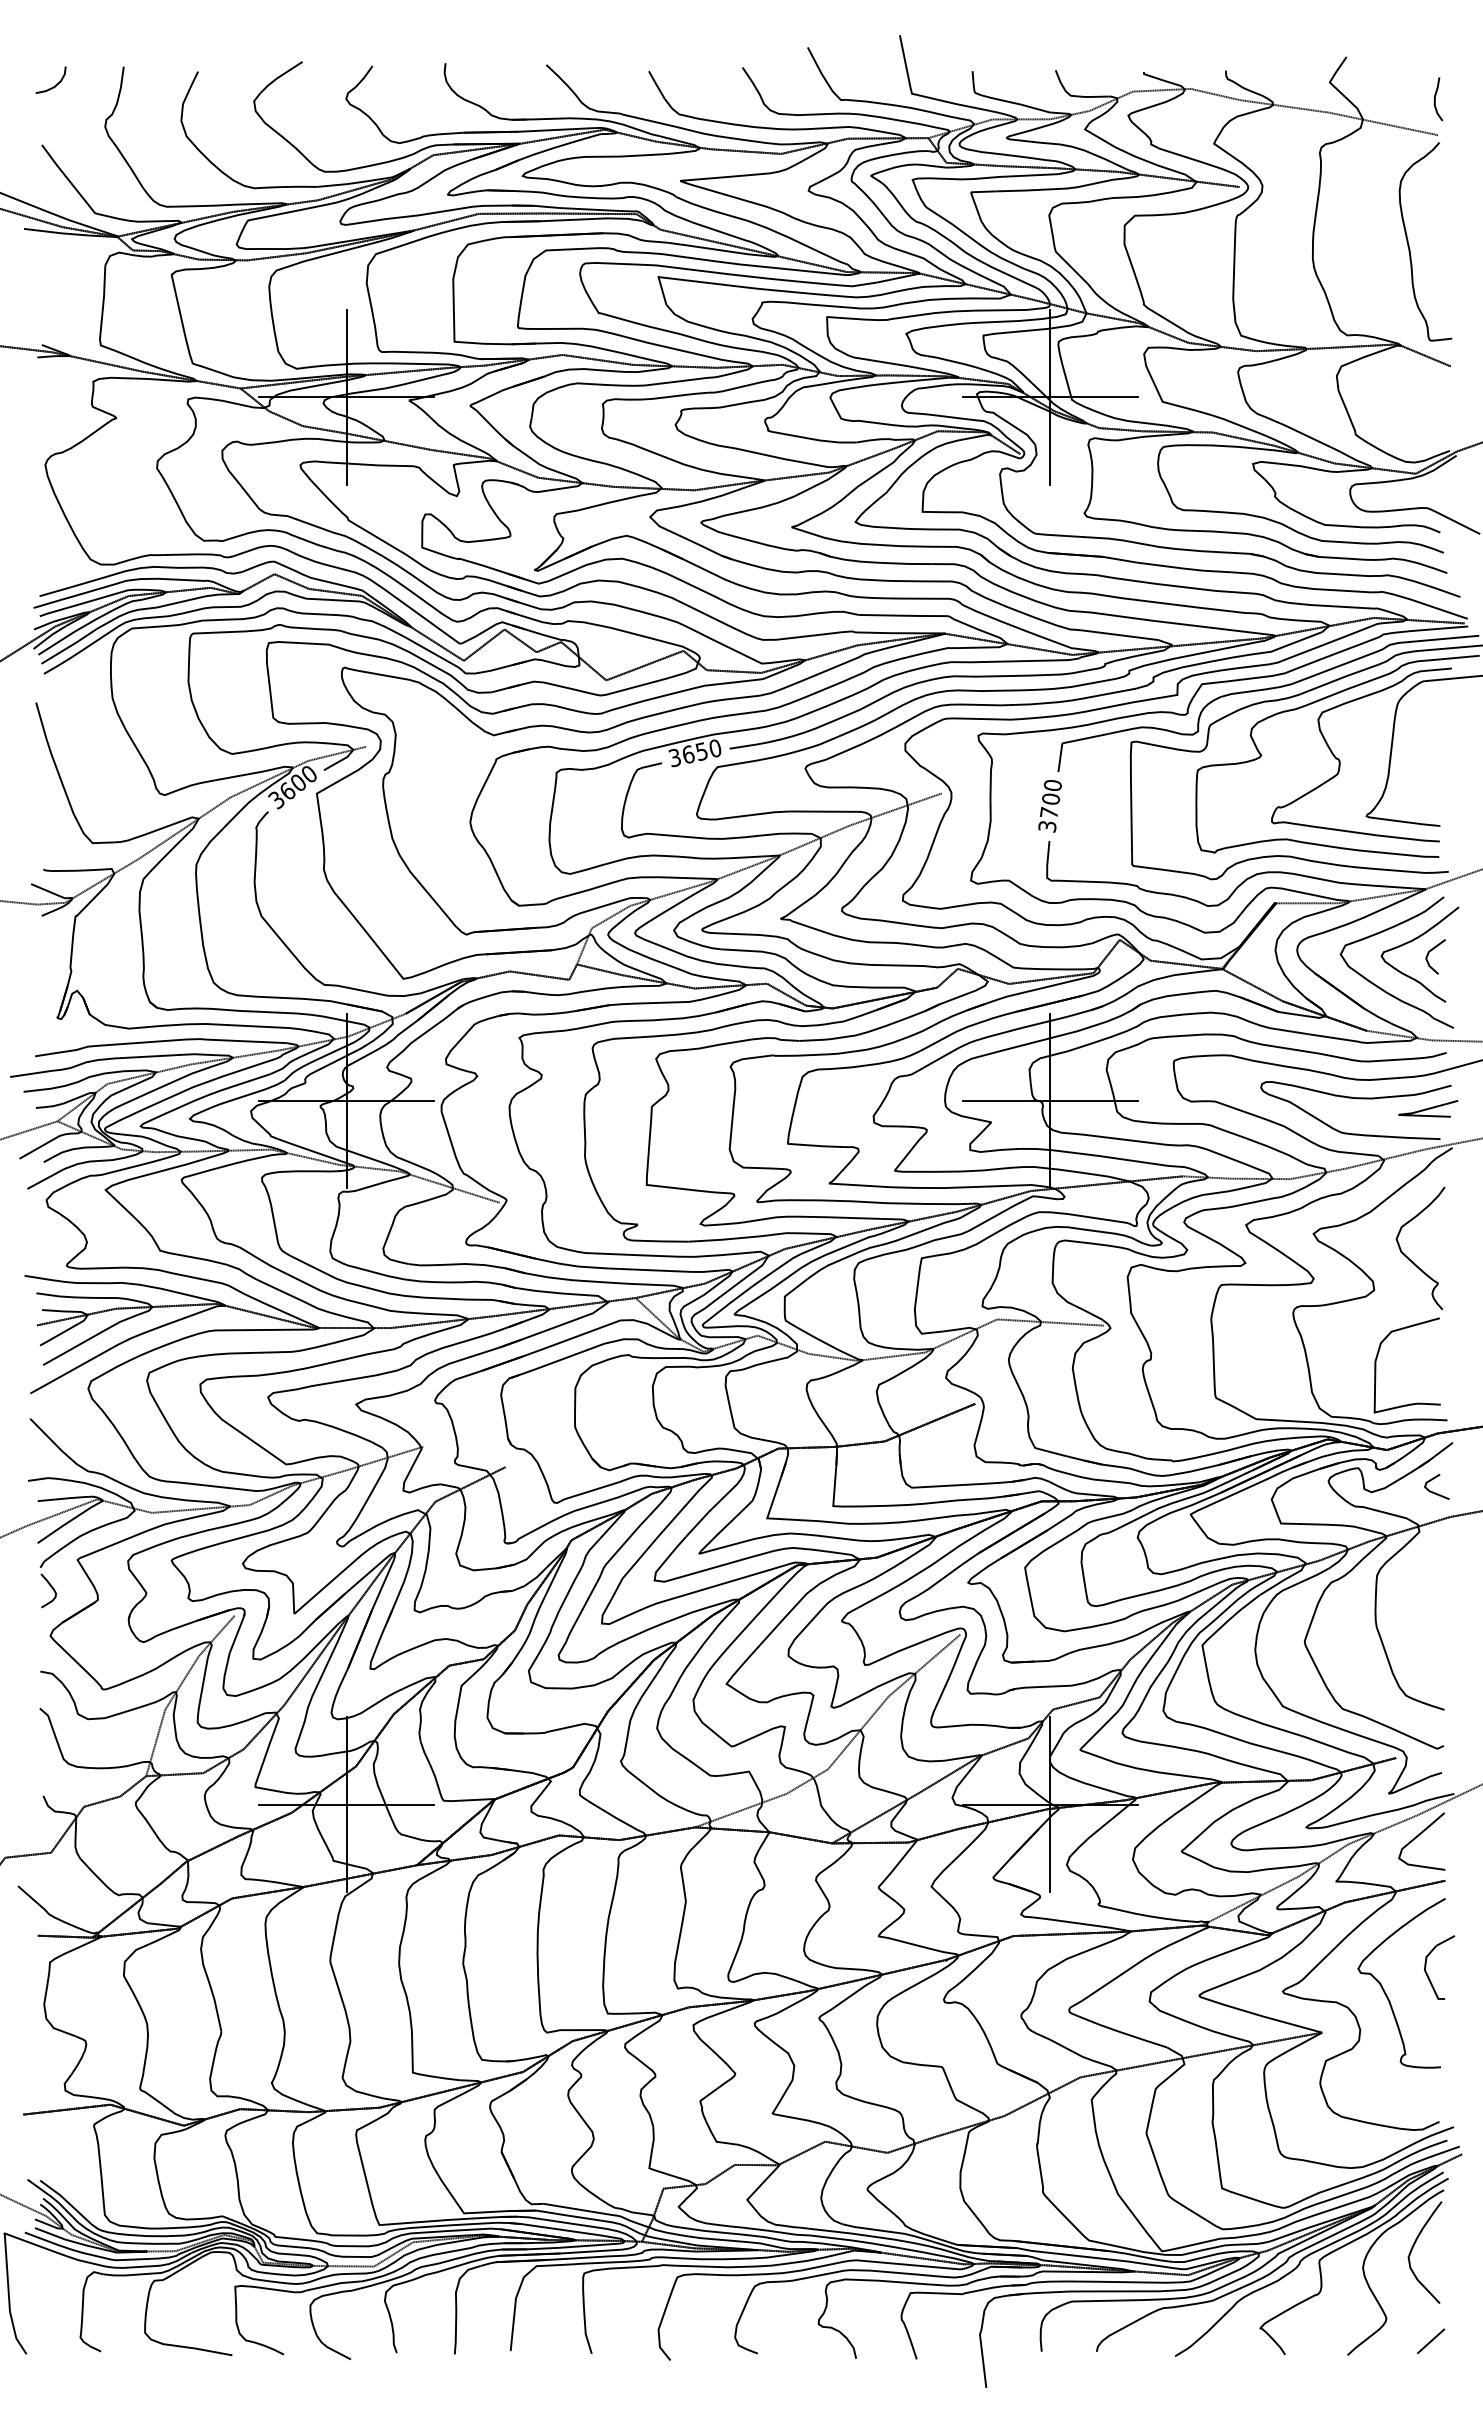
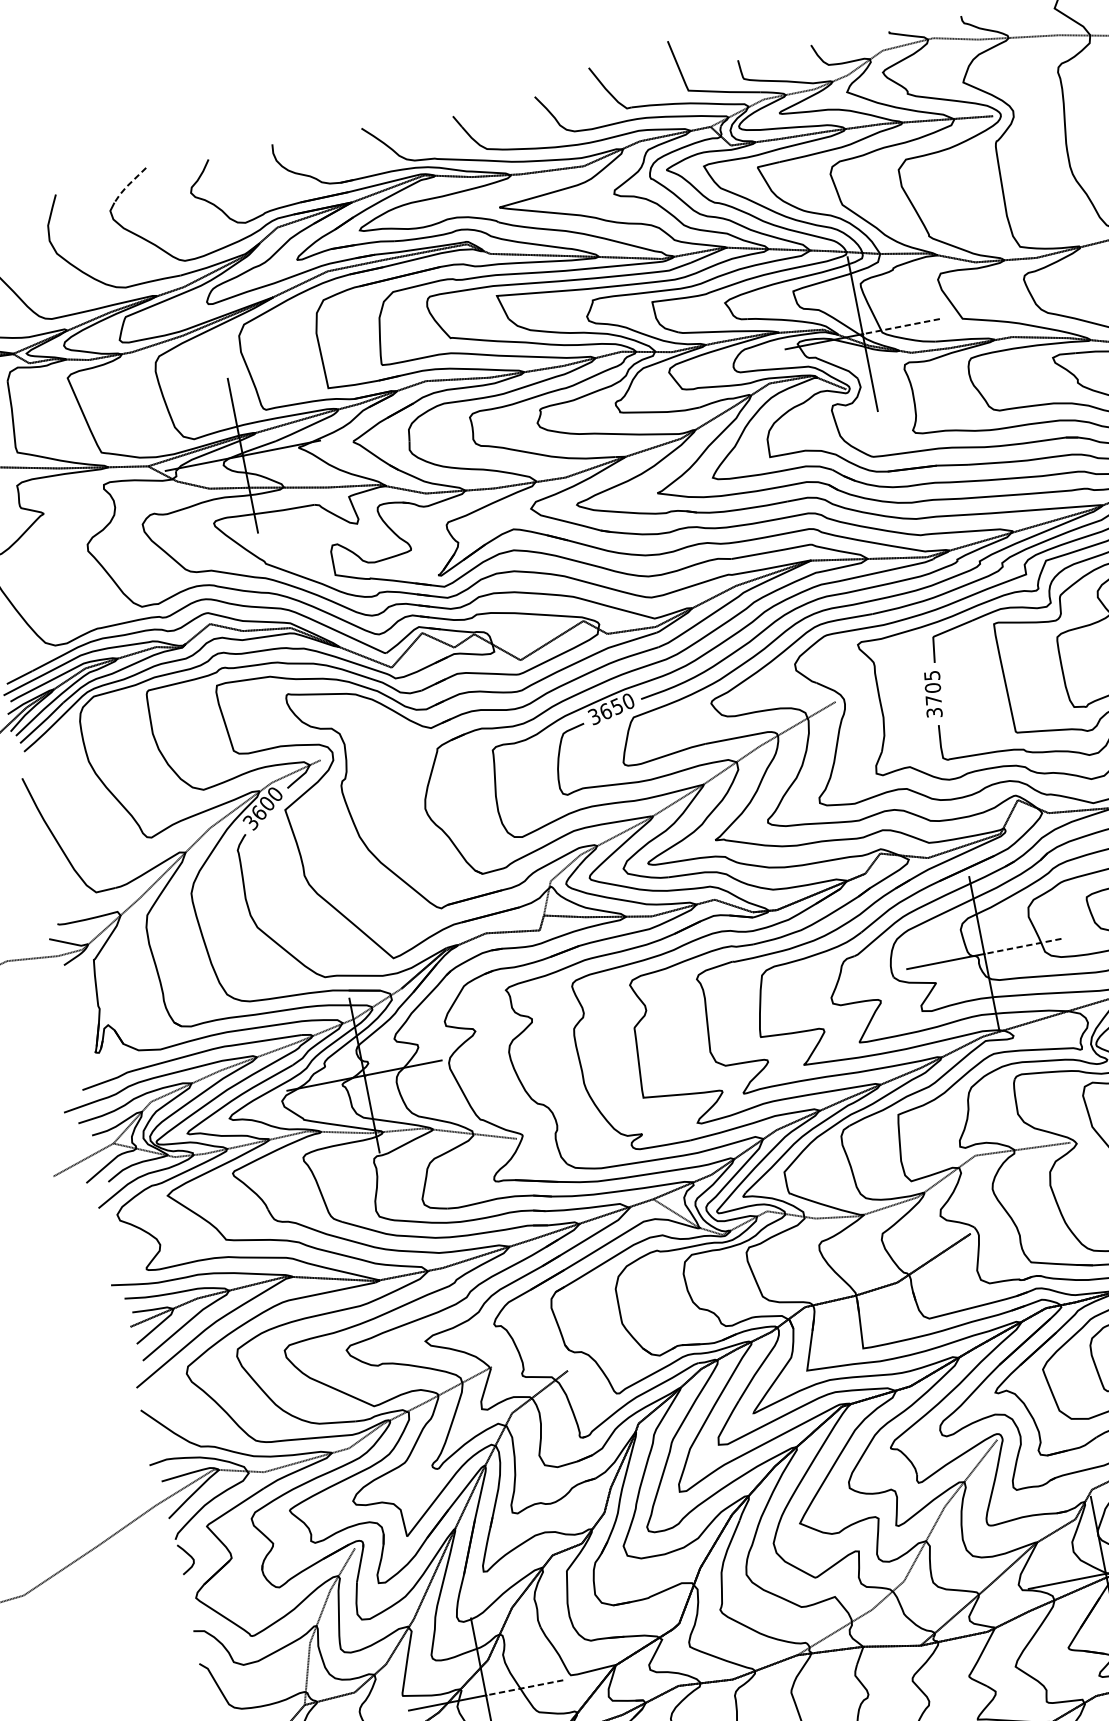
line: (279, 76) -> (128, 184), solid -> dashed
line: (1093, 397) -> (900, 326), solid -> dashed
text: (1052, 785) -> (931, 675), 3700 -> 3705
line: (1093, 1100) -> (1022, 946), solid -> dashed
line: (390, 1804) -> (524, 1687), solid -> dashed

